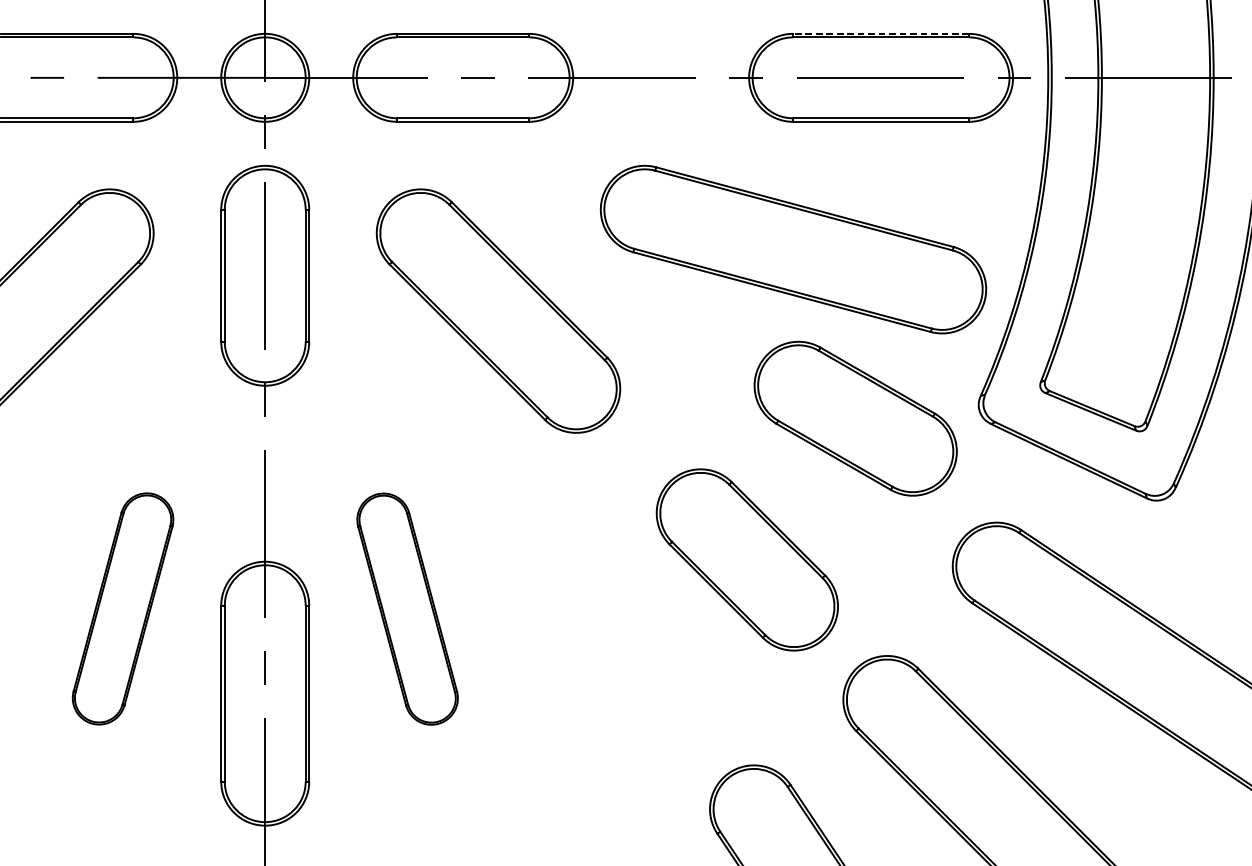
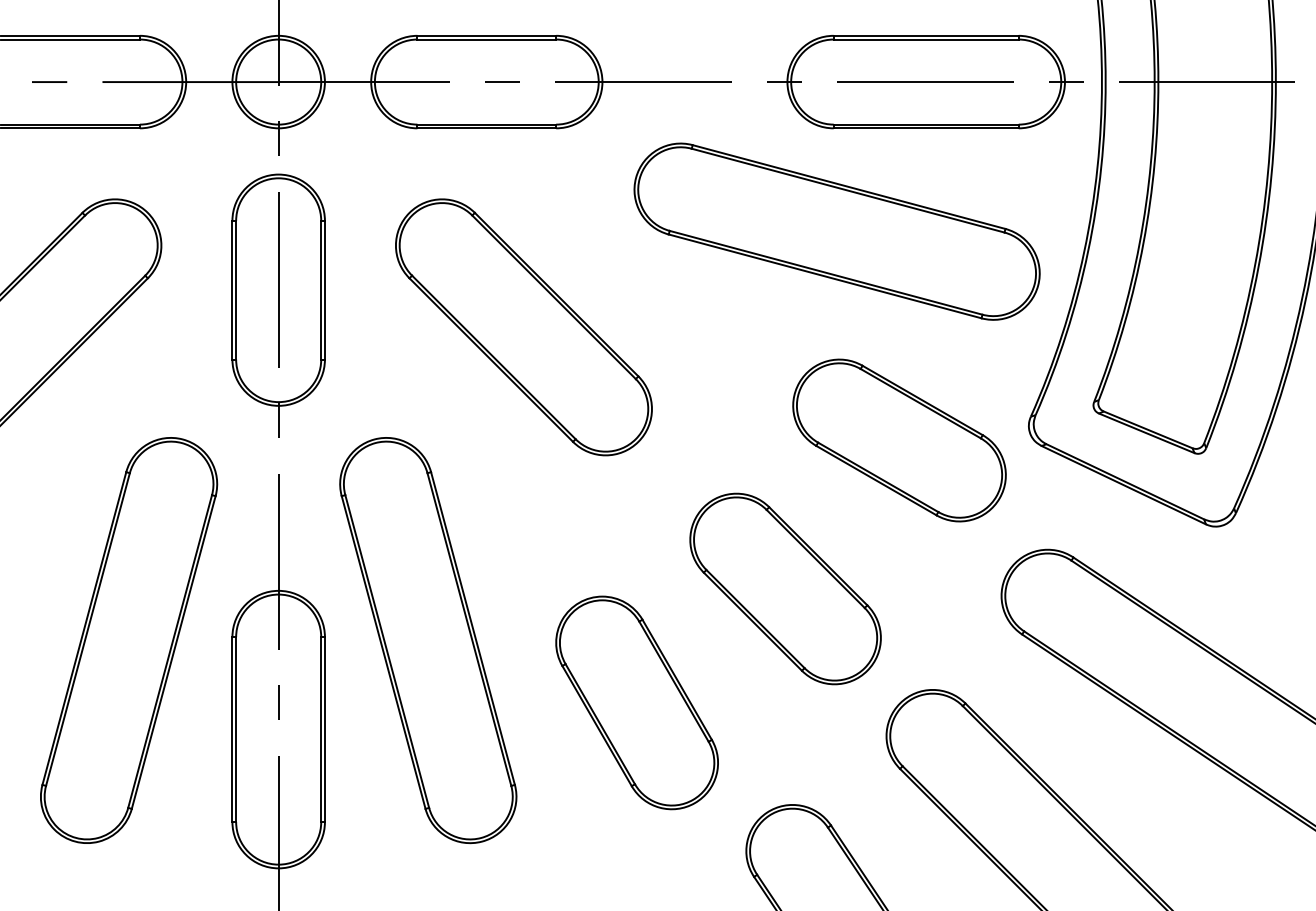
line: (881, 33) -> (926, 35), dashed -> solid
part: (792, 249) -> (836, 231), moved
part: (123, 608) -> (129, 640), size x1.67
part: (407, 608) -> (428, 640), size x1.67
part: (605, 667) -> (636, 702), added

